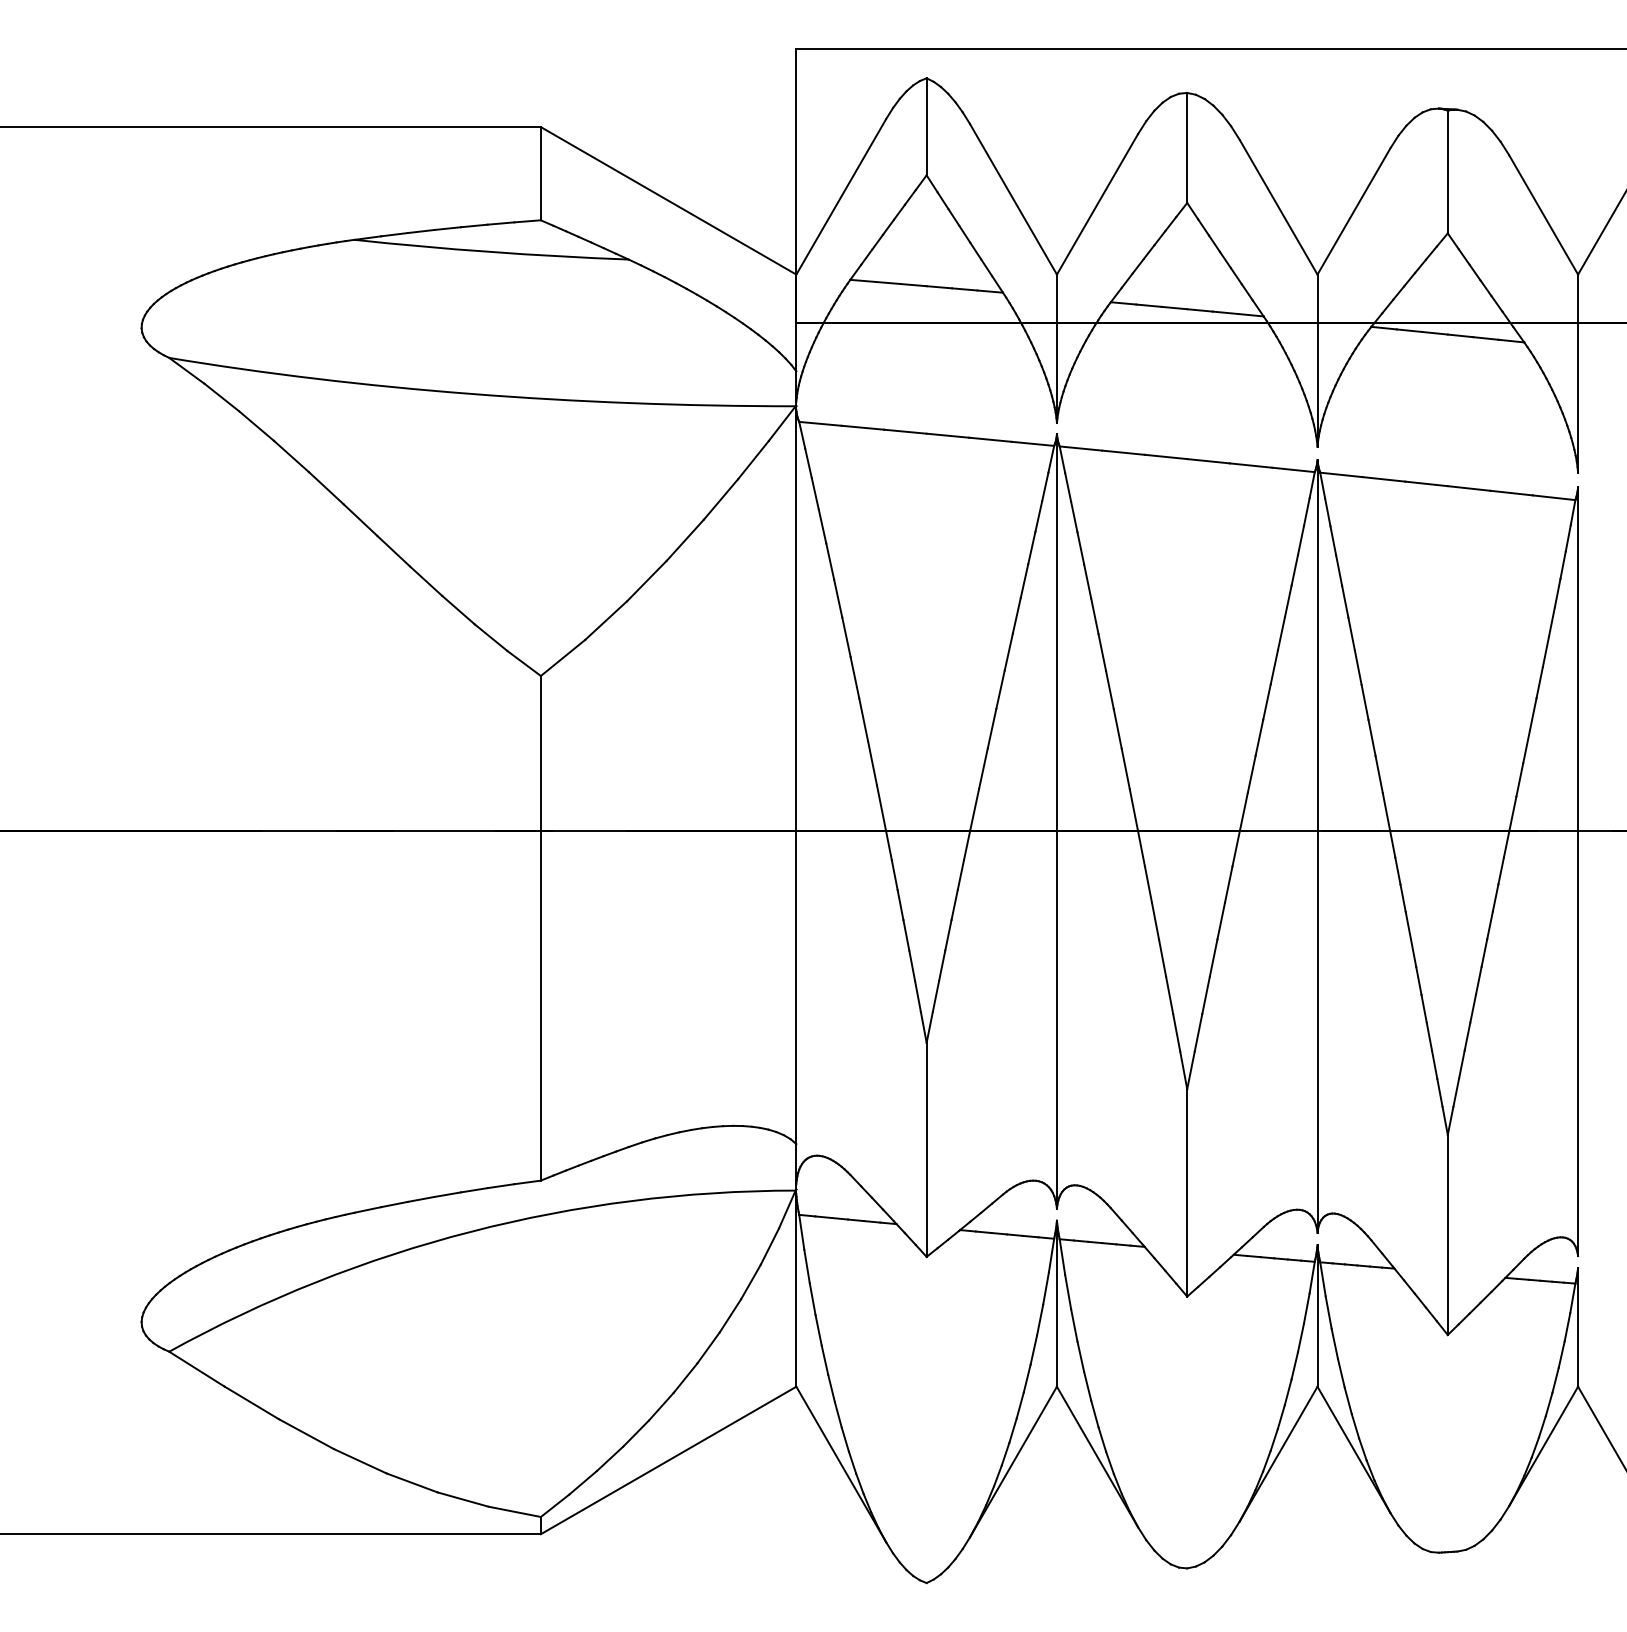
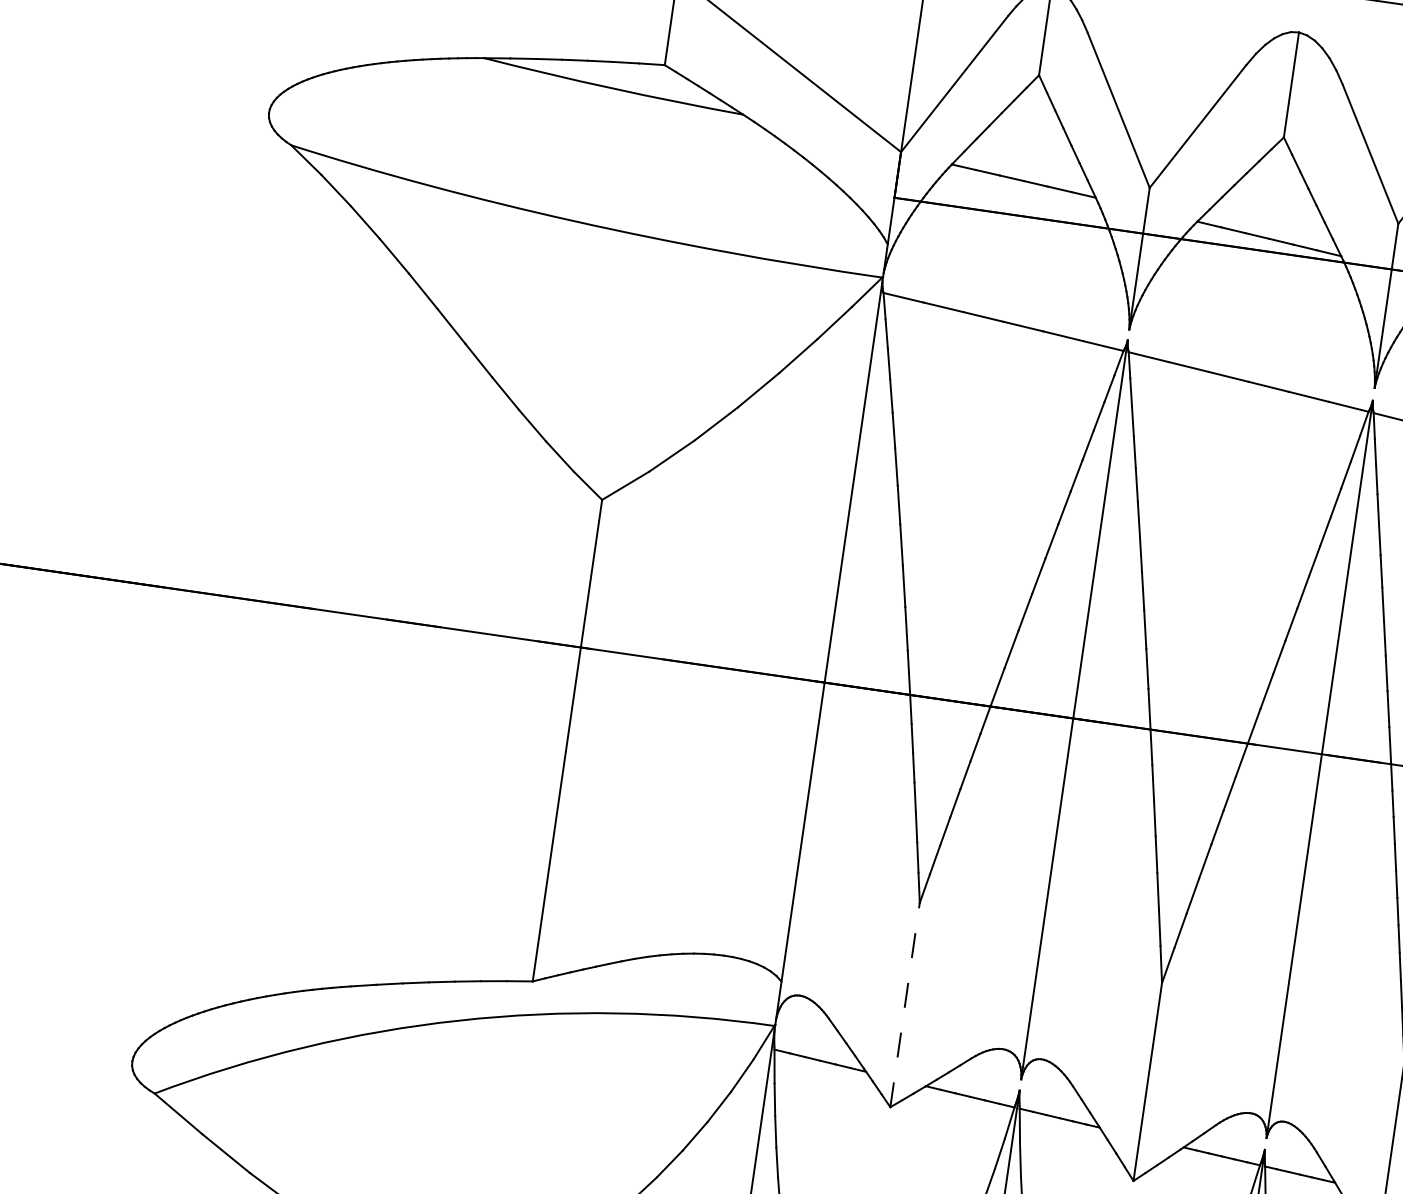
line: (926, 1149) -> (904, 1004), solid -> dashed

